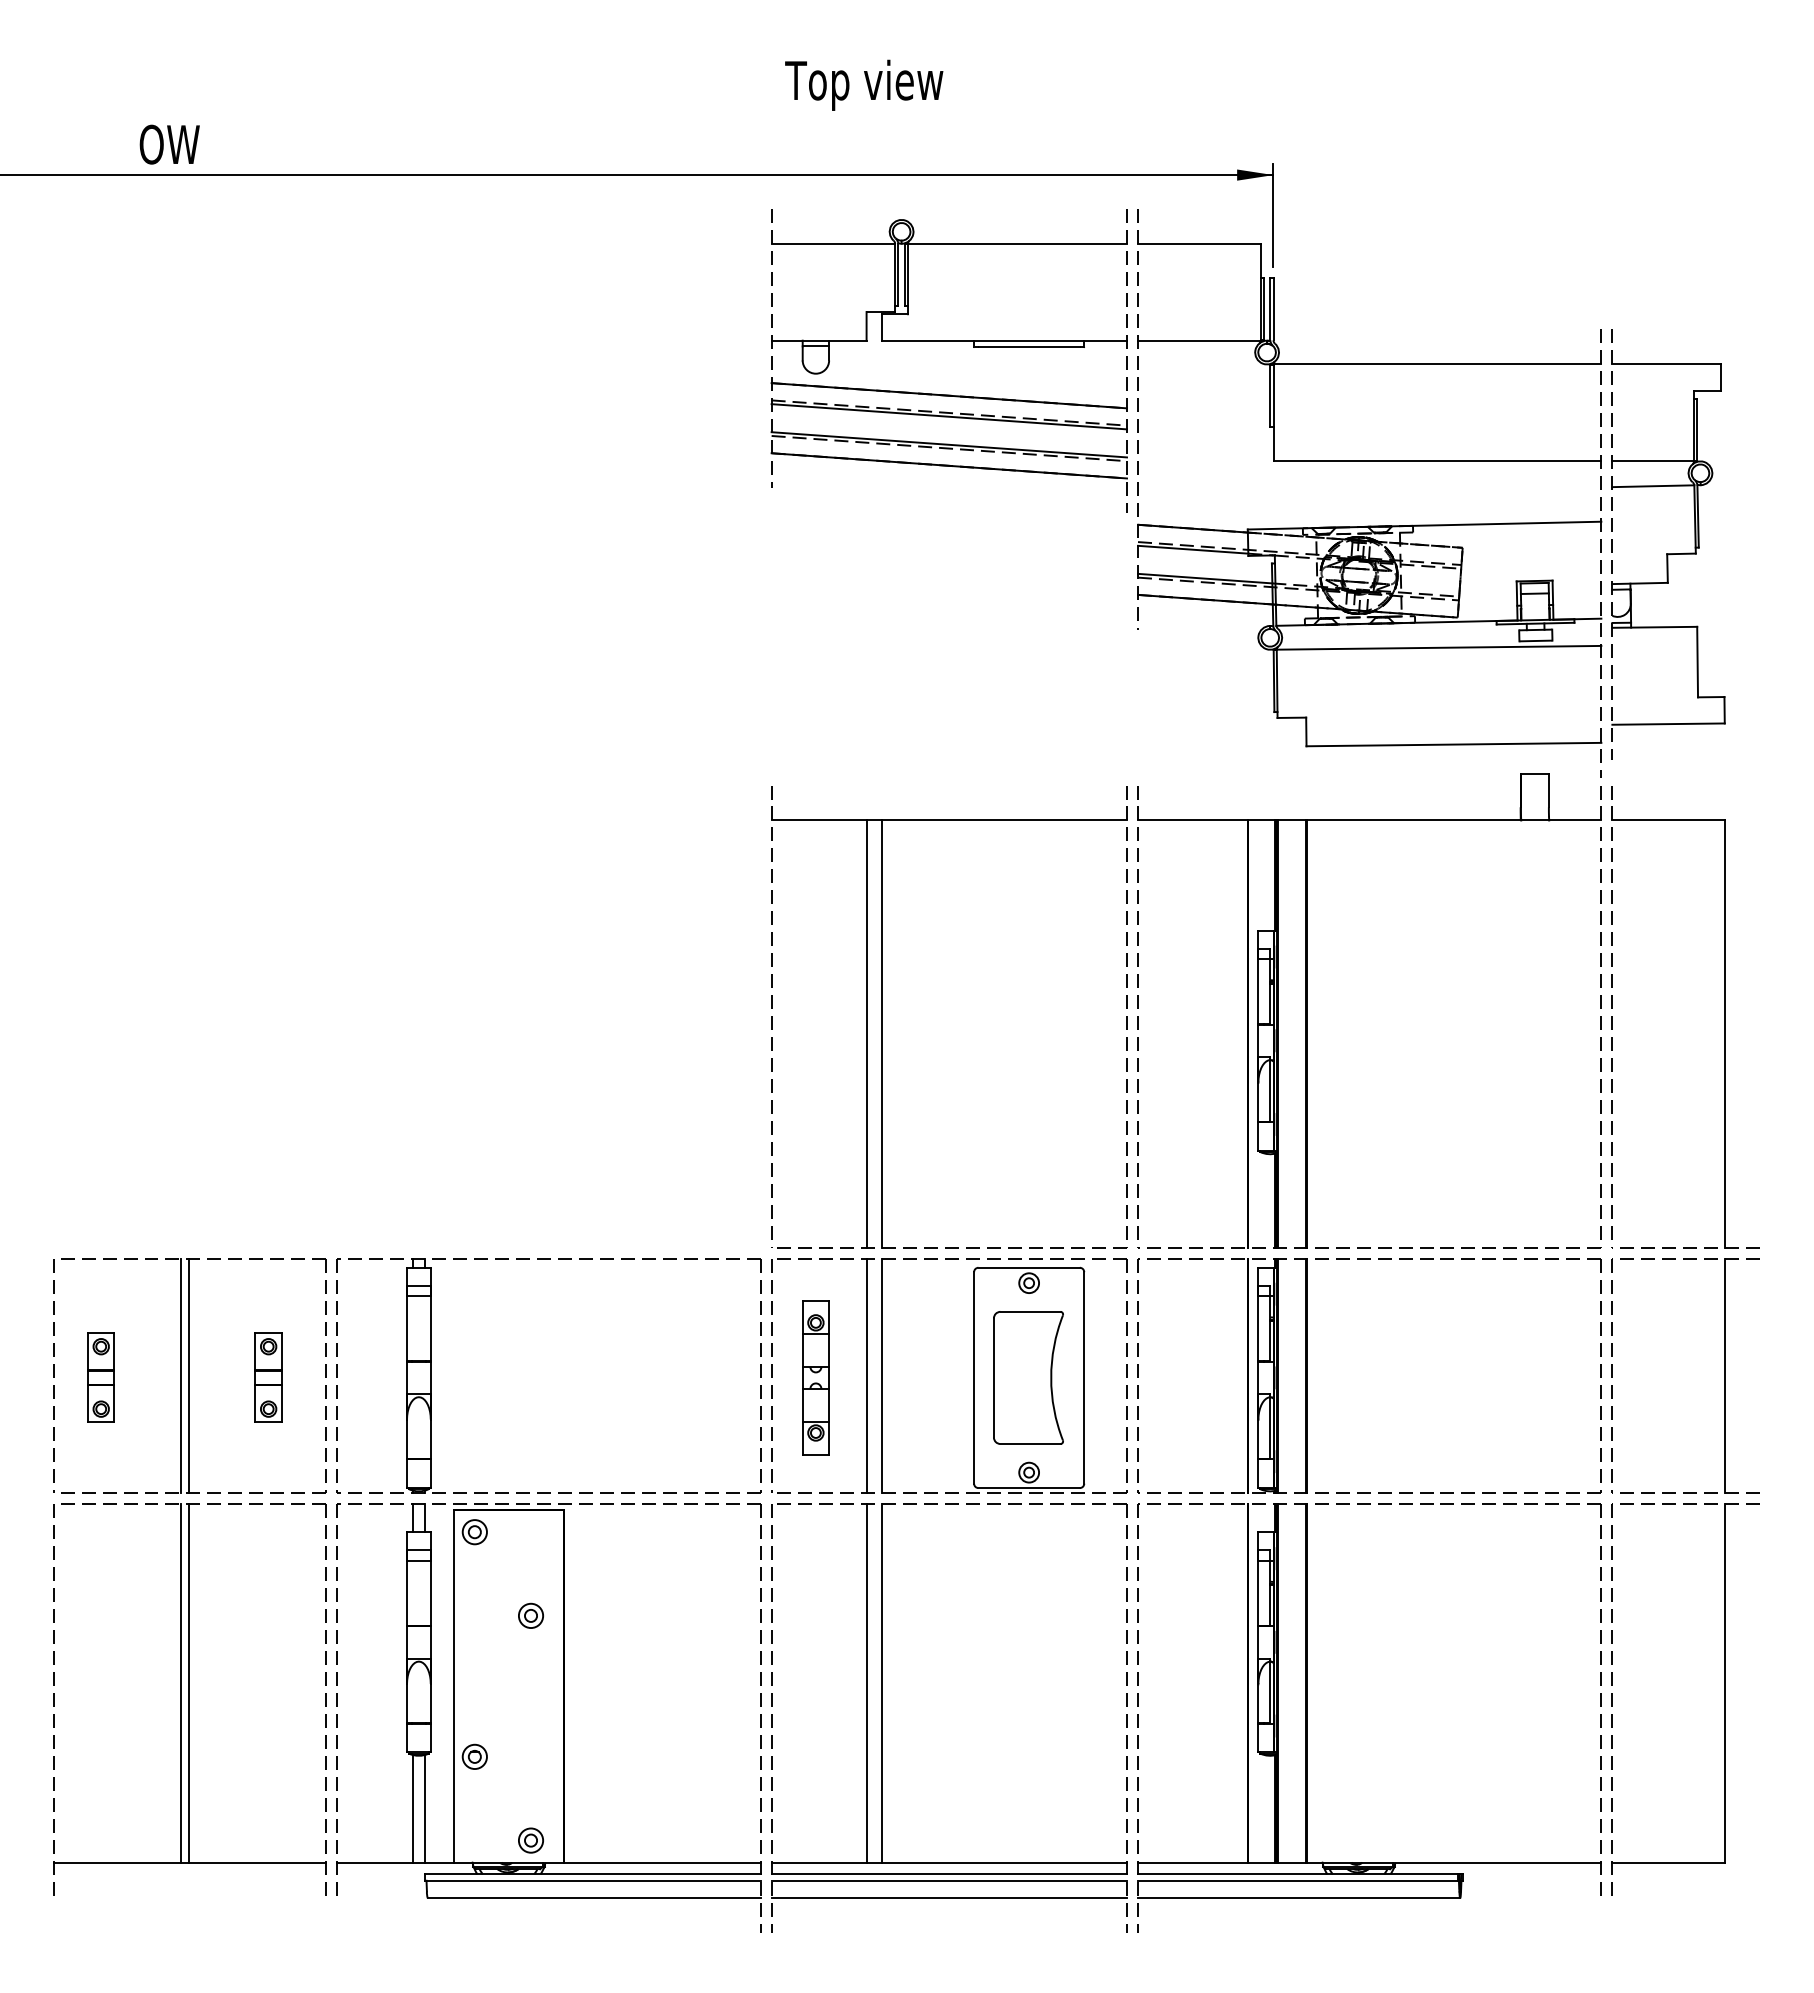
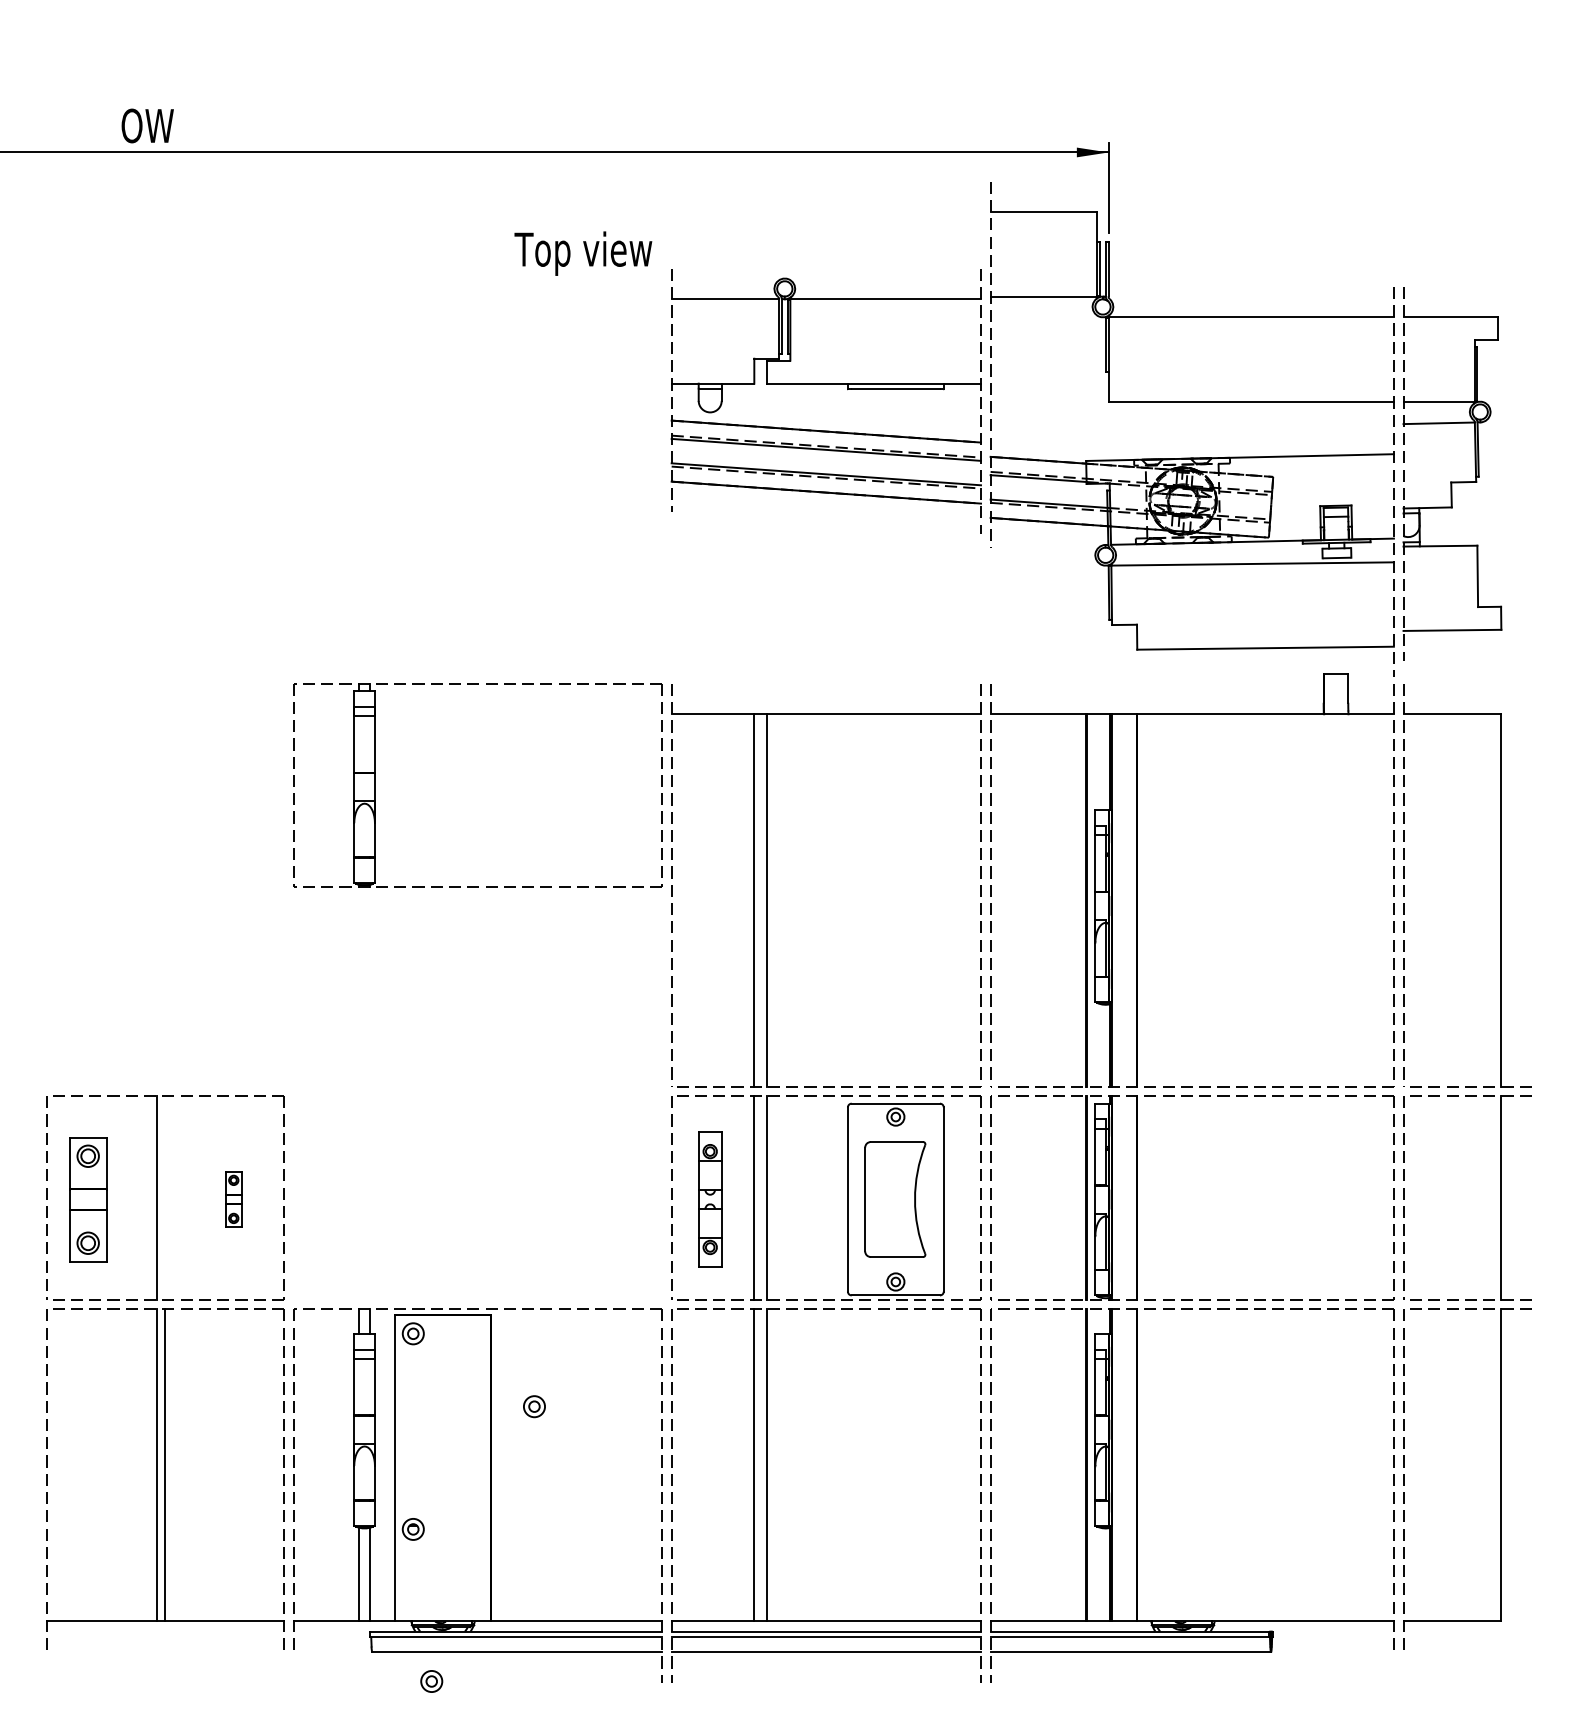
text: (864, 84) -> (583, 252), moved
part: (948, 341) -> (825, 384), moved
part: (548, 1259) -> (477, 683), moved
line: (189, 1376) -> (164, 1198), removed
part: (100, 1377) -> (87, 1199), size x1.6
part: (268, 1377) -> (233, 1199), size x0.7
part: (530, 1615) -> (534, 1406), moved
part: (530, 1840) -> (431, 1681), moved

